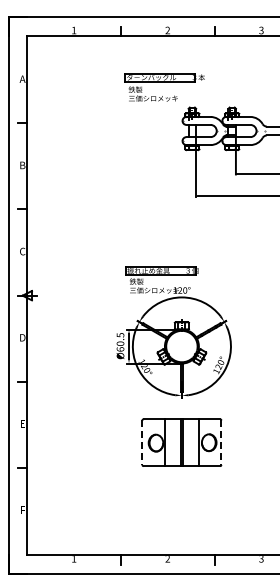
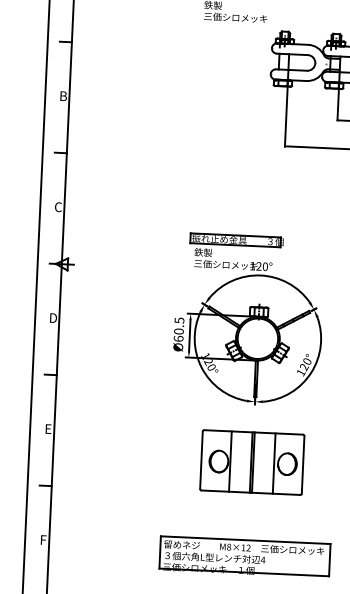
line: (142, 443) -> (201, 461), dashed -> solid
line: (221, 443) -> (303, 465), dashed -> solid
part: (179, 515) -> (244, 556), added

